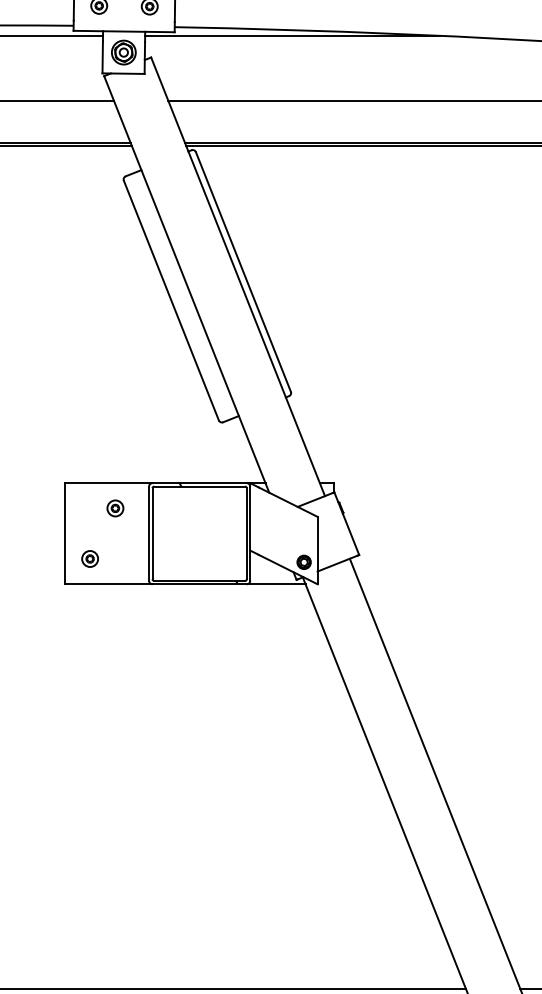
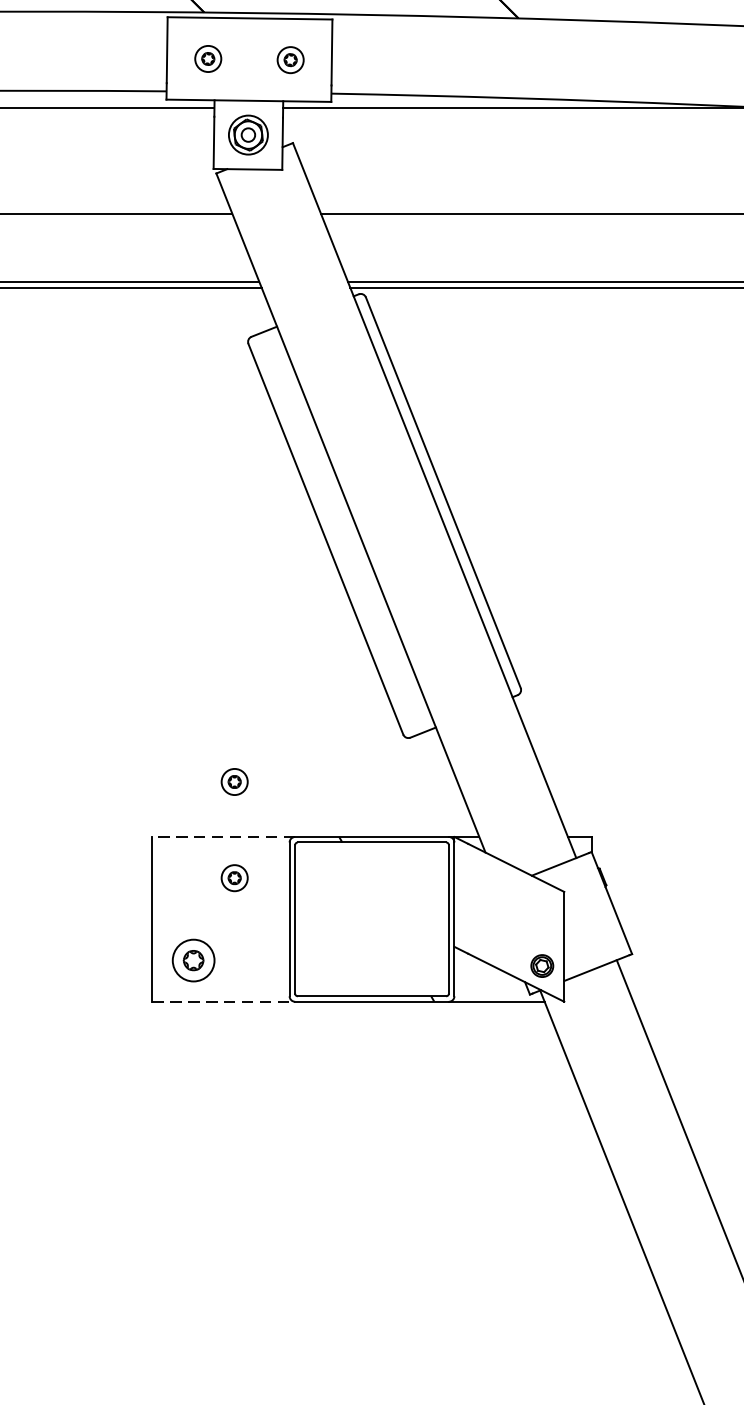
part: (115, 449) -> (234, 782), added
line: (108, 483) -> (223, 837), solid -> dashed
part: (89, 558) -> (192, 959), size x1.6
line: (108, 584) -> (223, 1002), solid -> dashed

